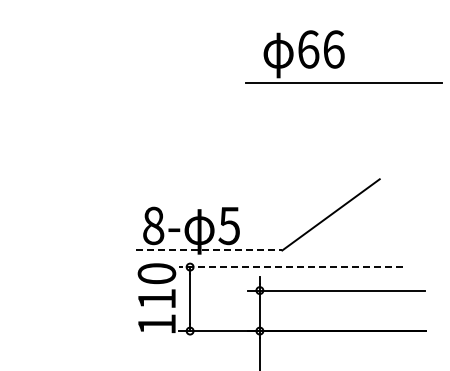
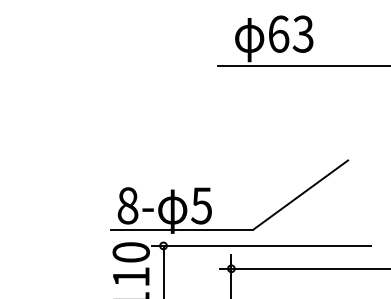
text: (333, 49) -> (303, 34), 66 -> 63
line: (209, 250) -> (182, 229), dashed -> solid
line: (290, 267) -> (261, 246), dashed -> solid

